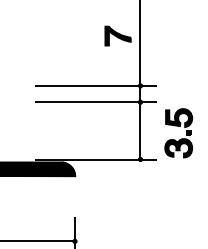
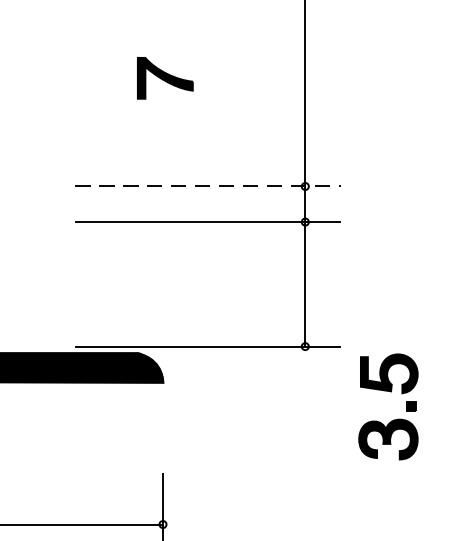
part: (117, 35) -> (164, 77), moved
line: (96, 85) -> (209, 185), solid -> dashed
part: (178, 133) -> (387, 407), moved

